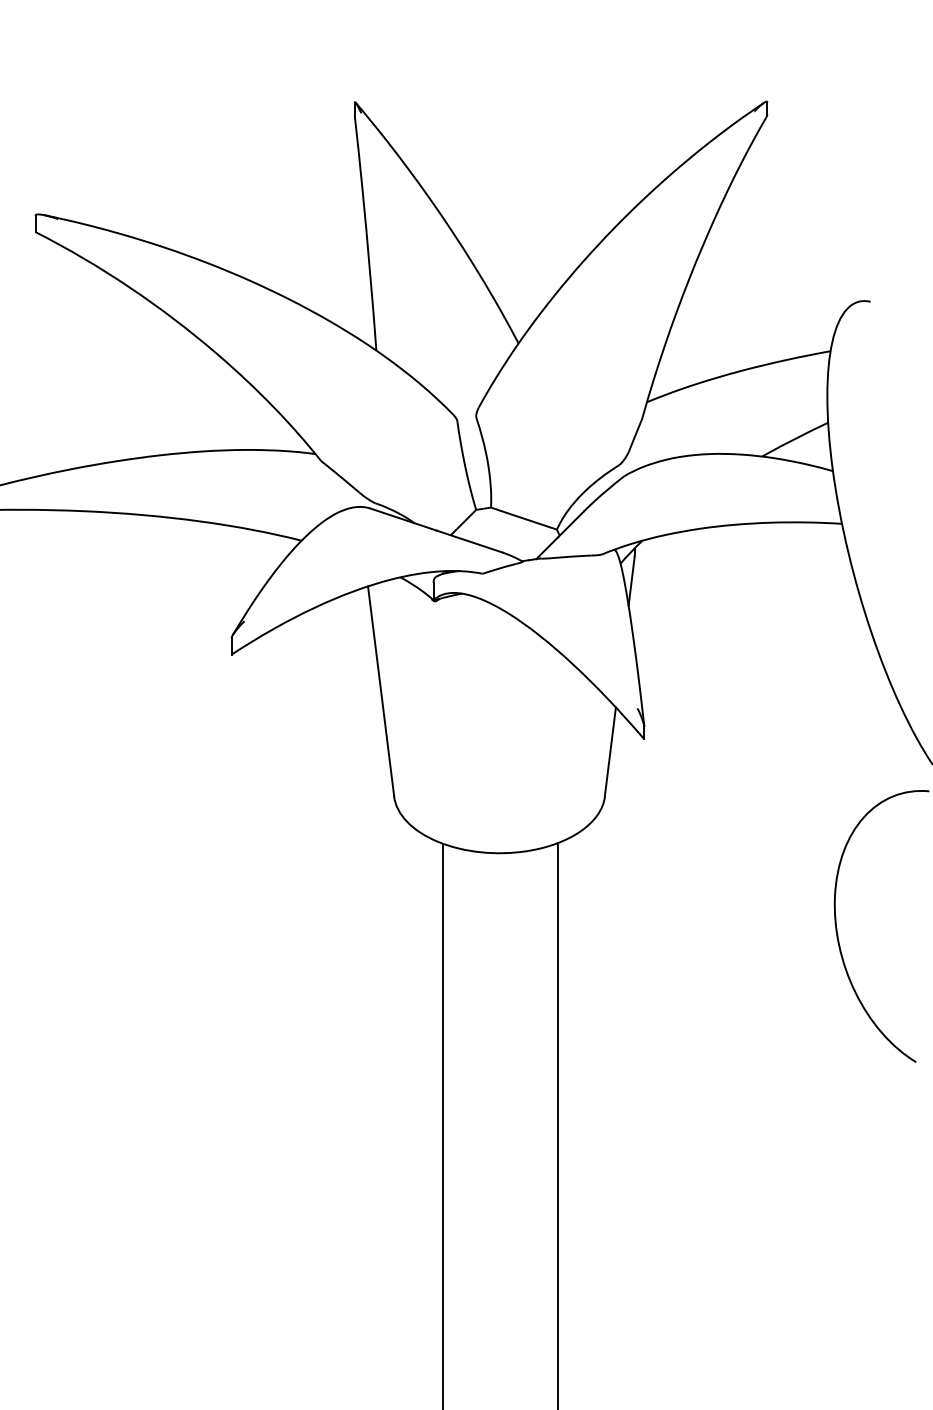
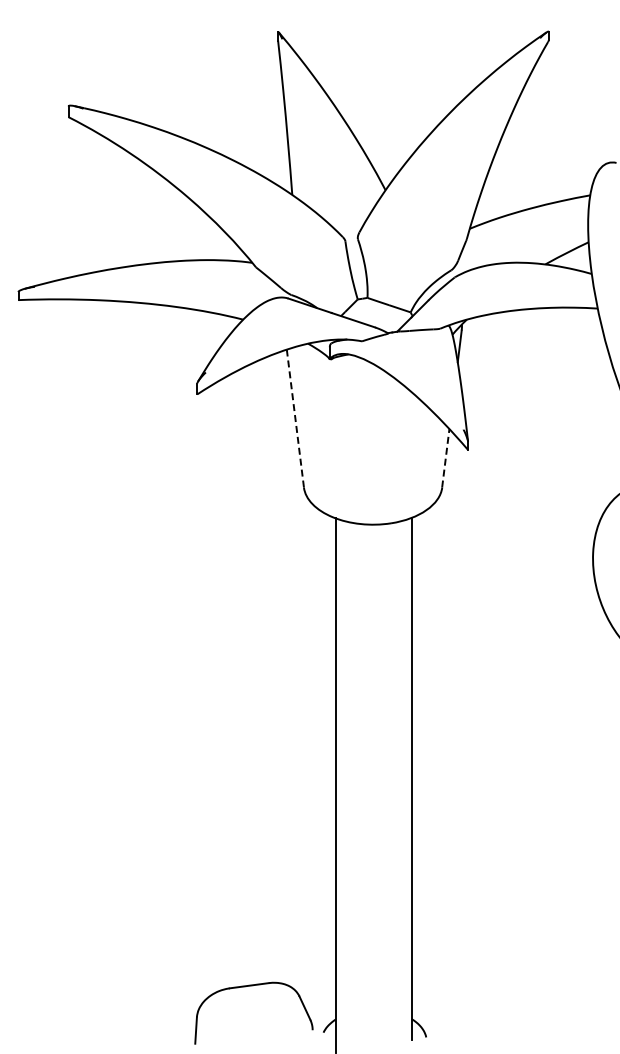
line: (381, 691) -> (295, 418), solid -> dashed
line: (609, 750) -> (445, 457), solid -> dashed

